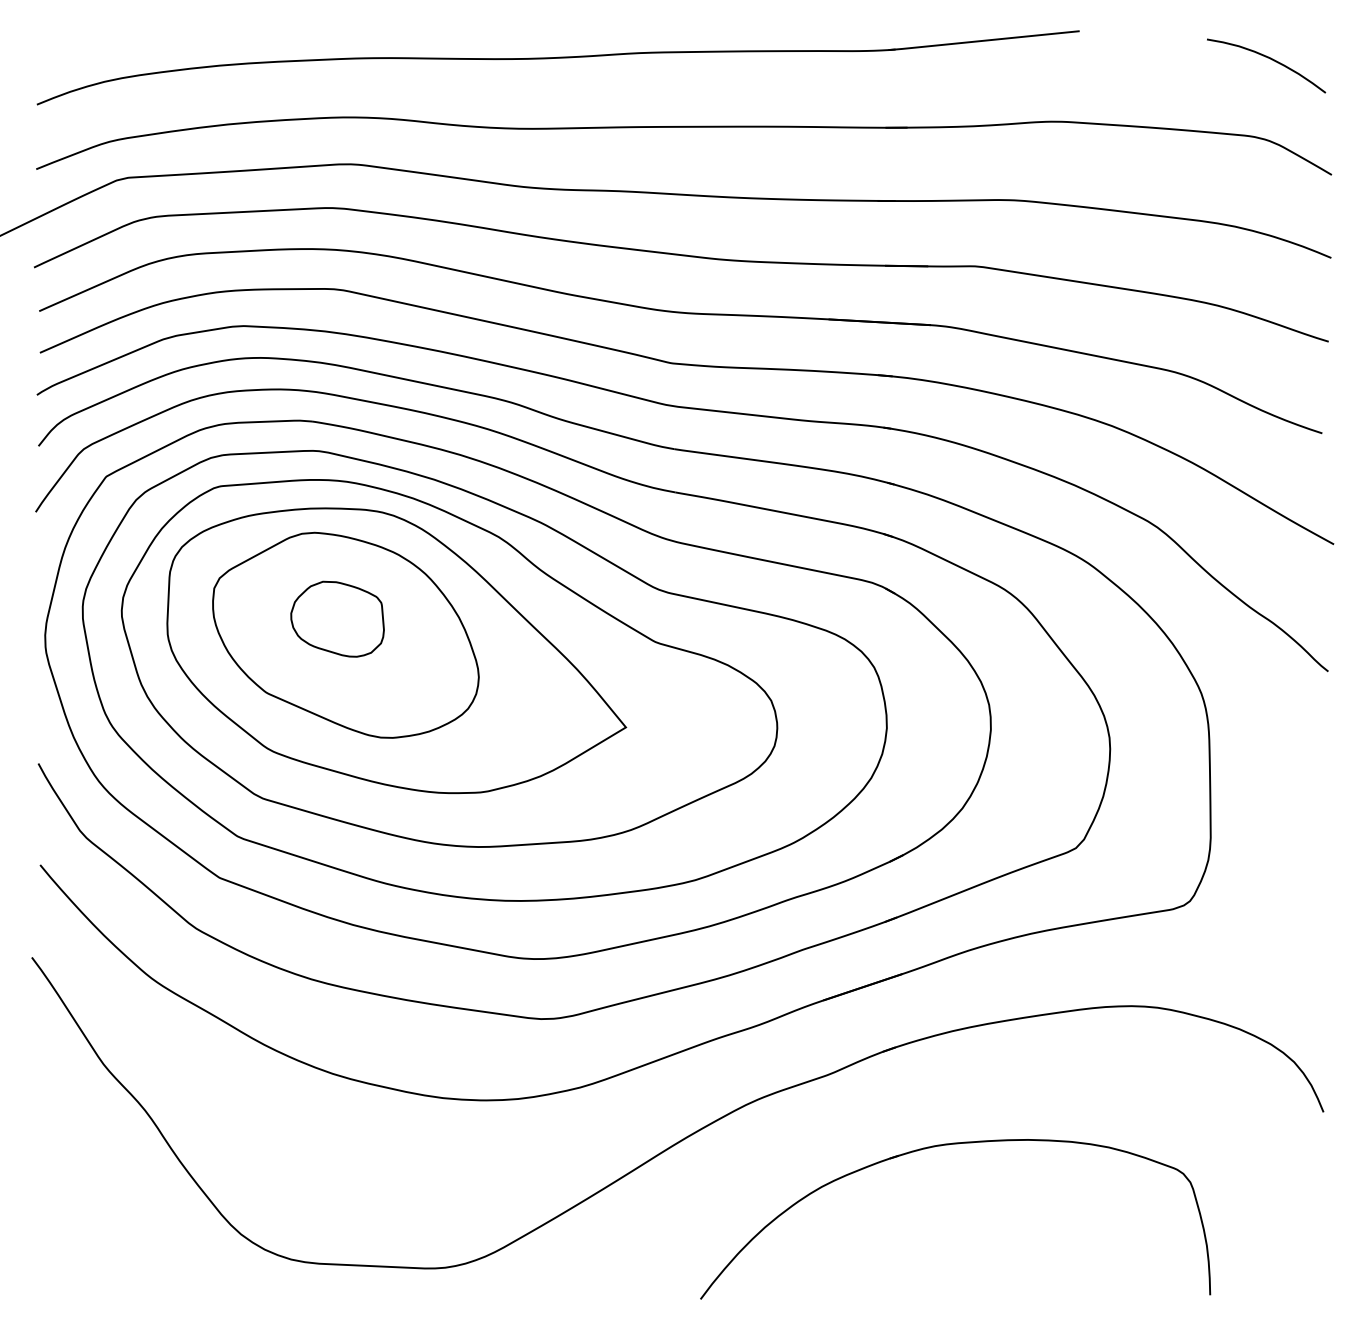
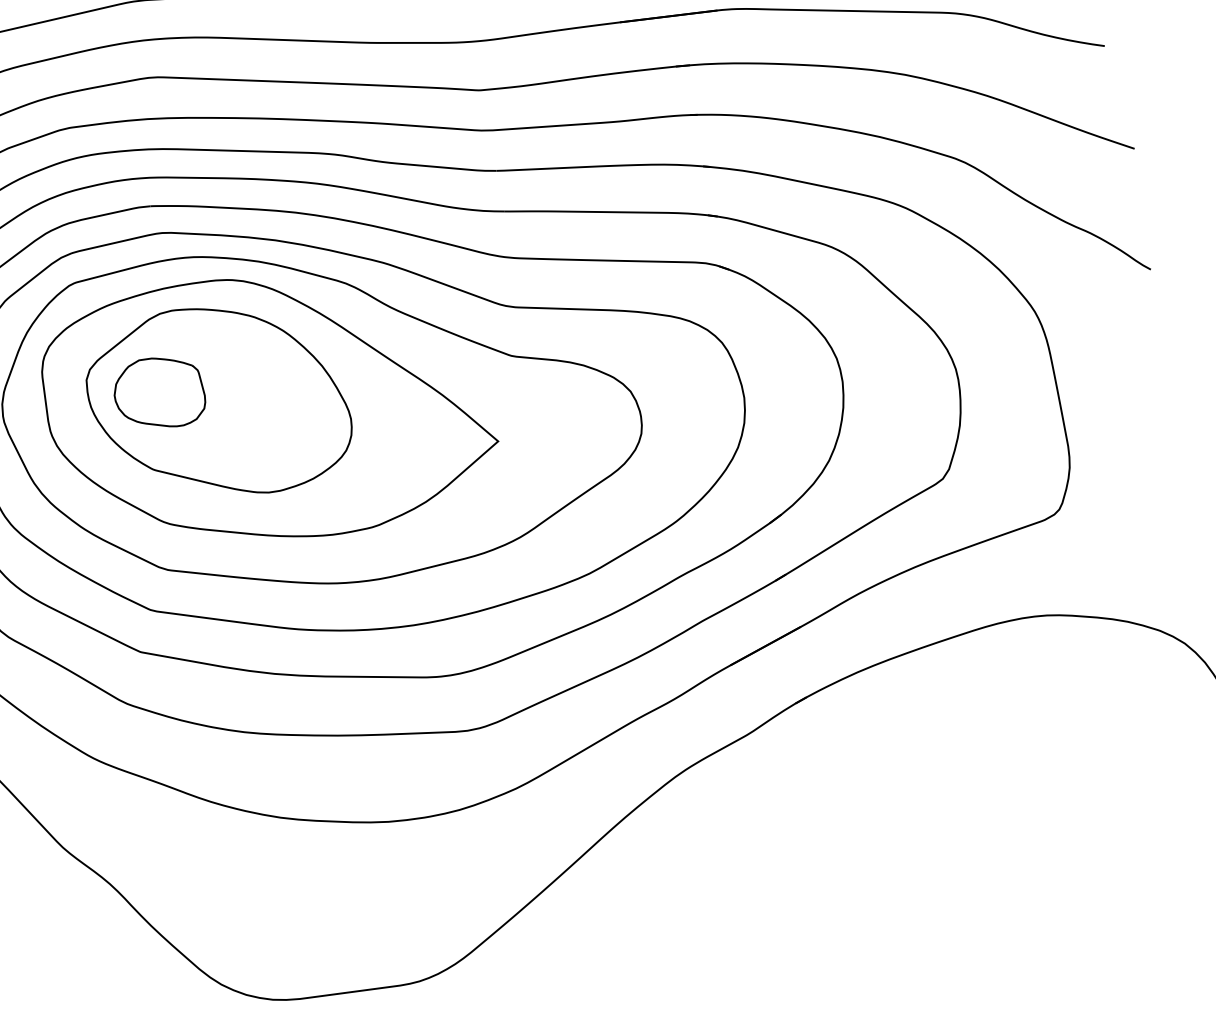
part: (337, 618) -> (159, 392), moved
part: (948, 1145) -> (873, 780), removed

